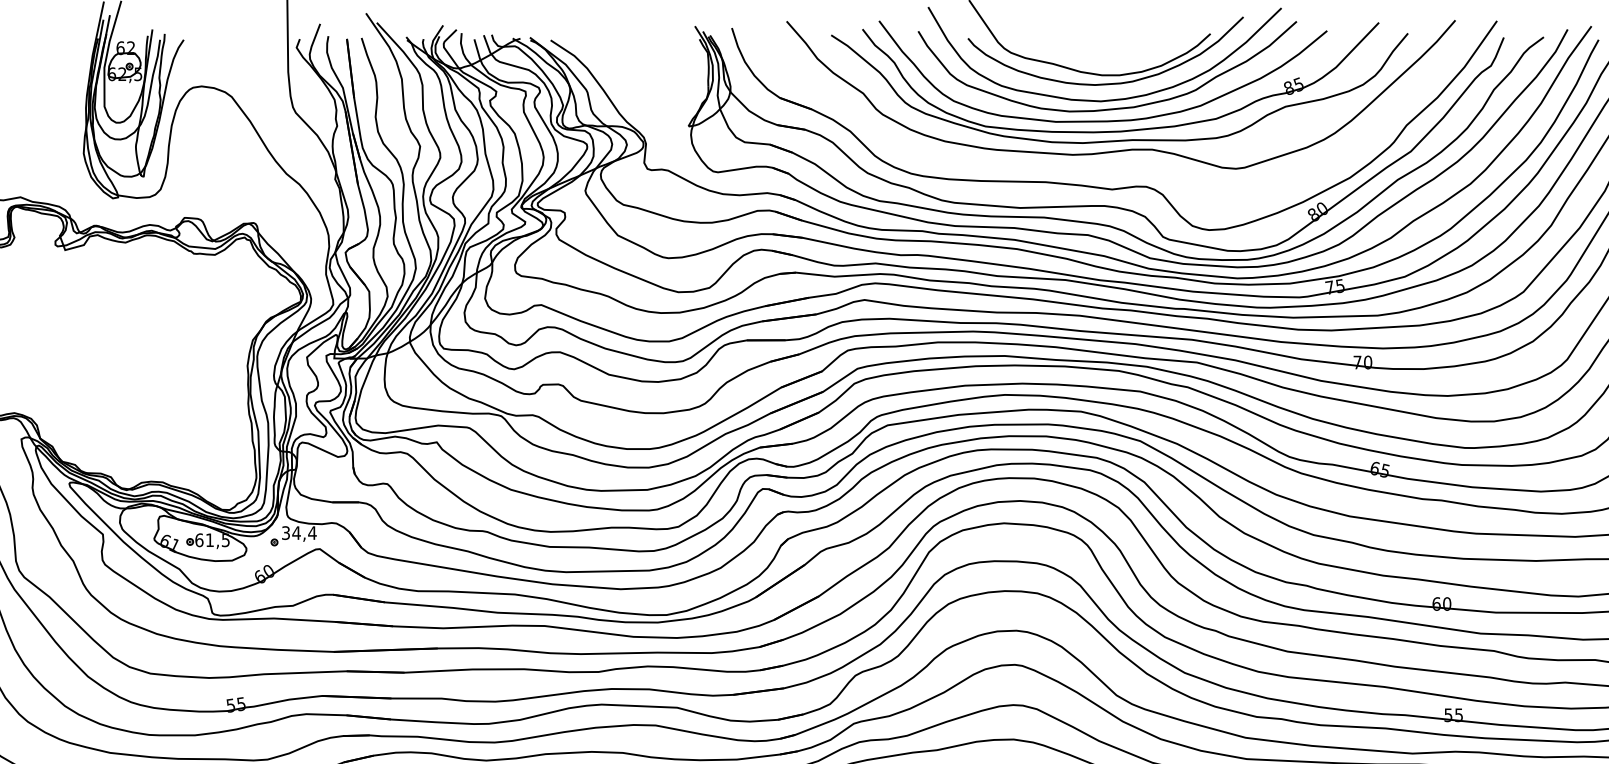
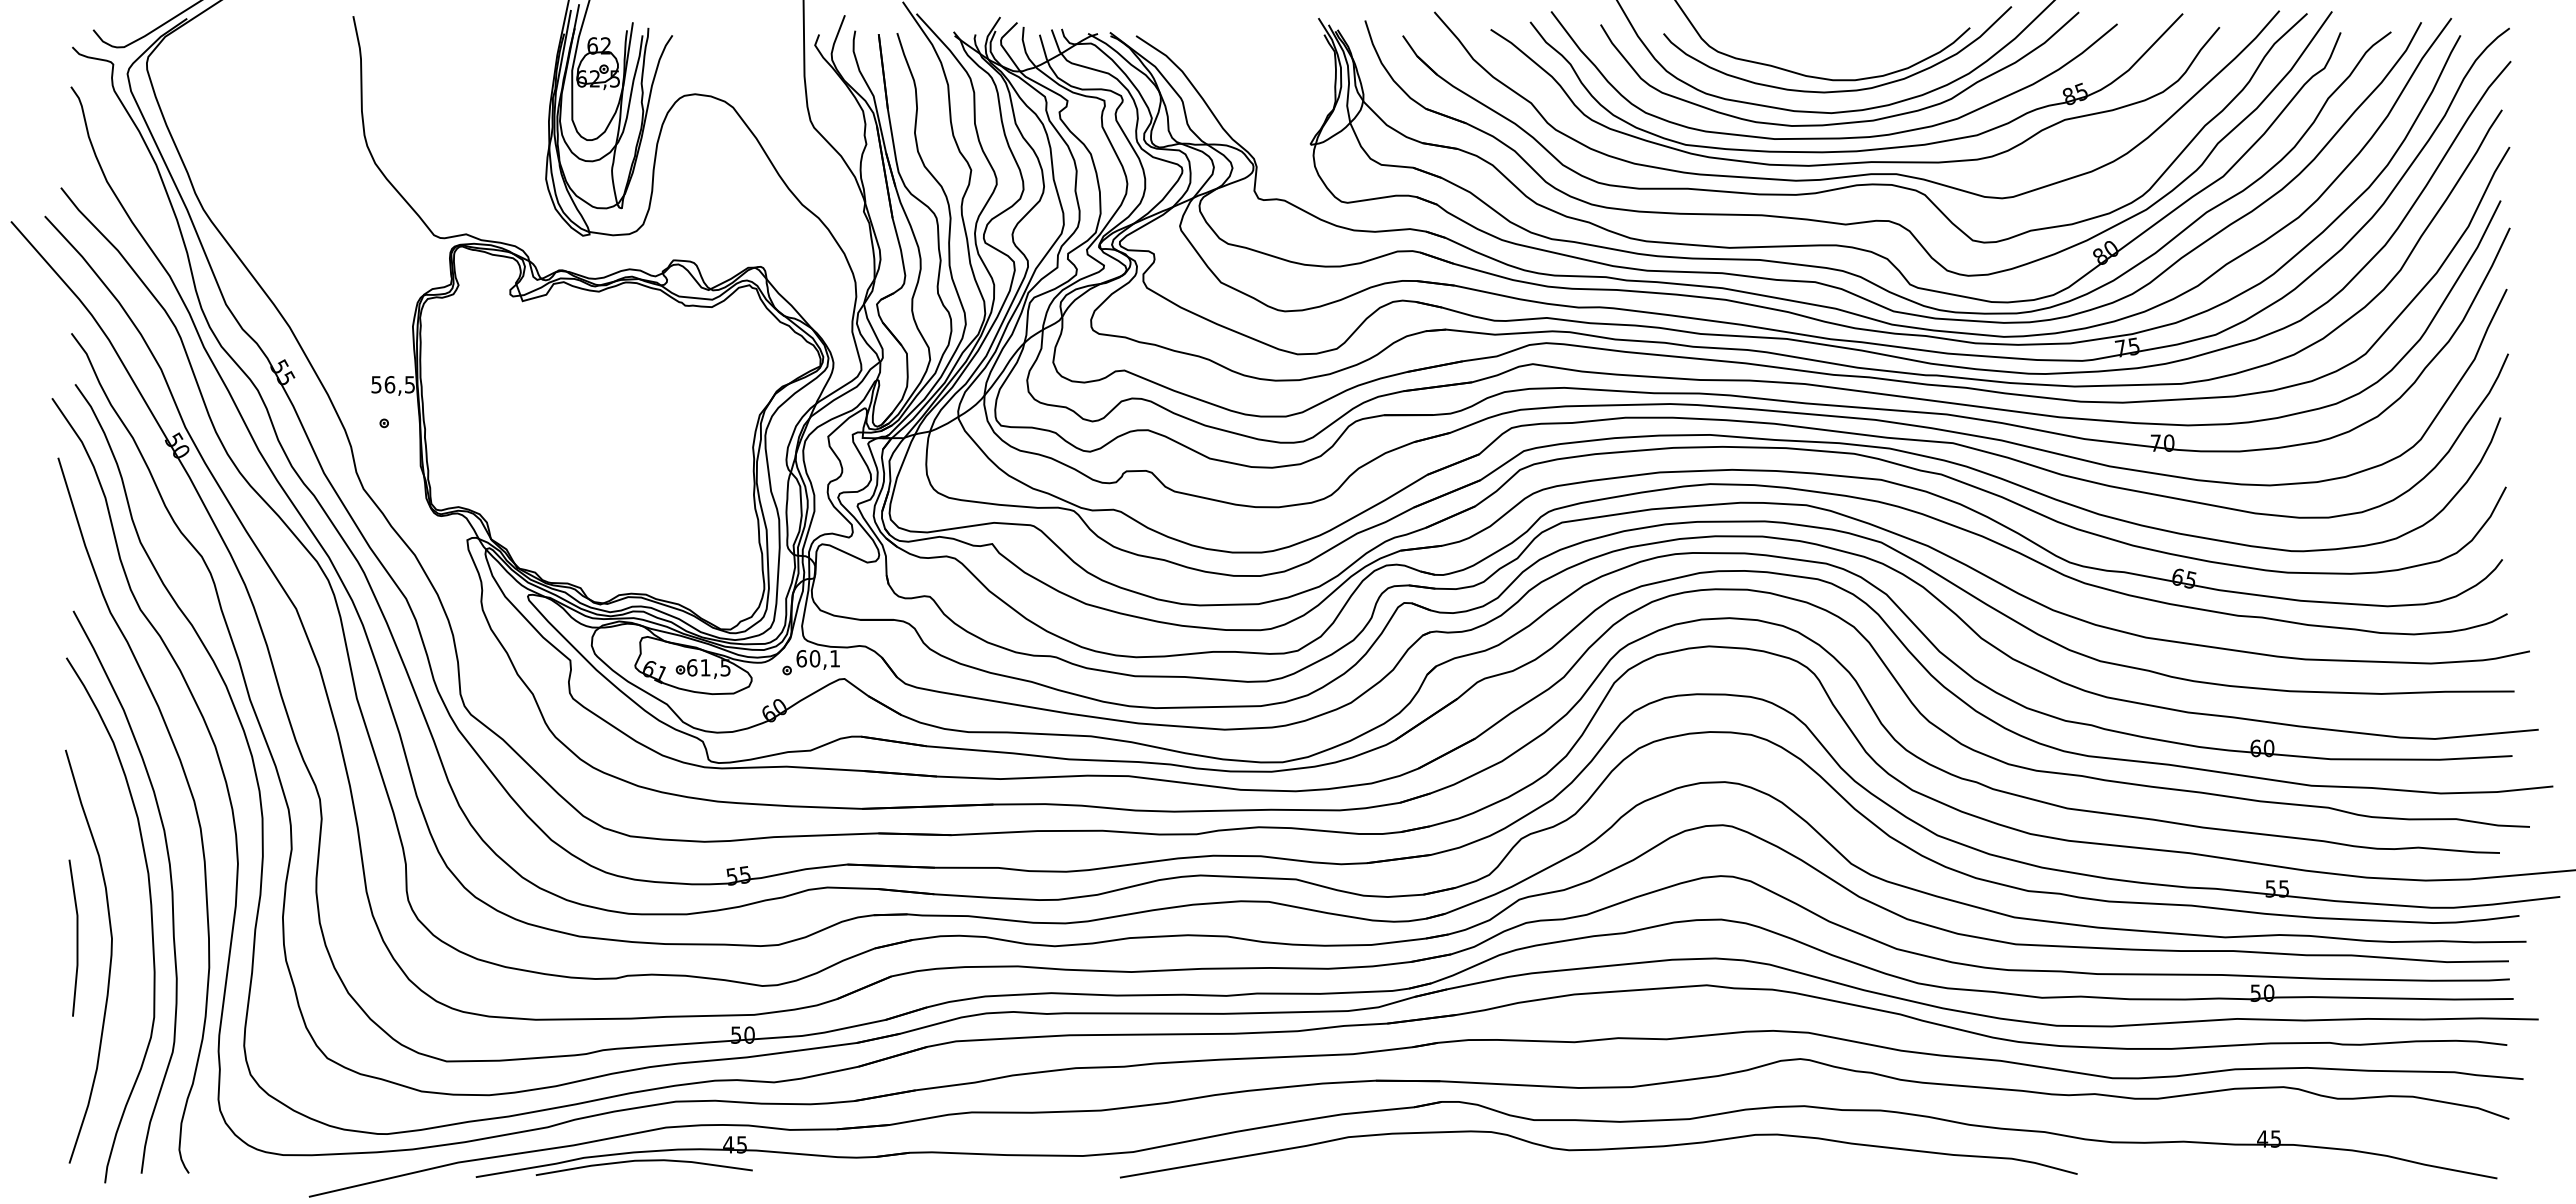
part: (1127, 157) -> (1864, 183), added
text: (299, 532) -> (818, 658), 34,4 -> 60,1

